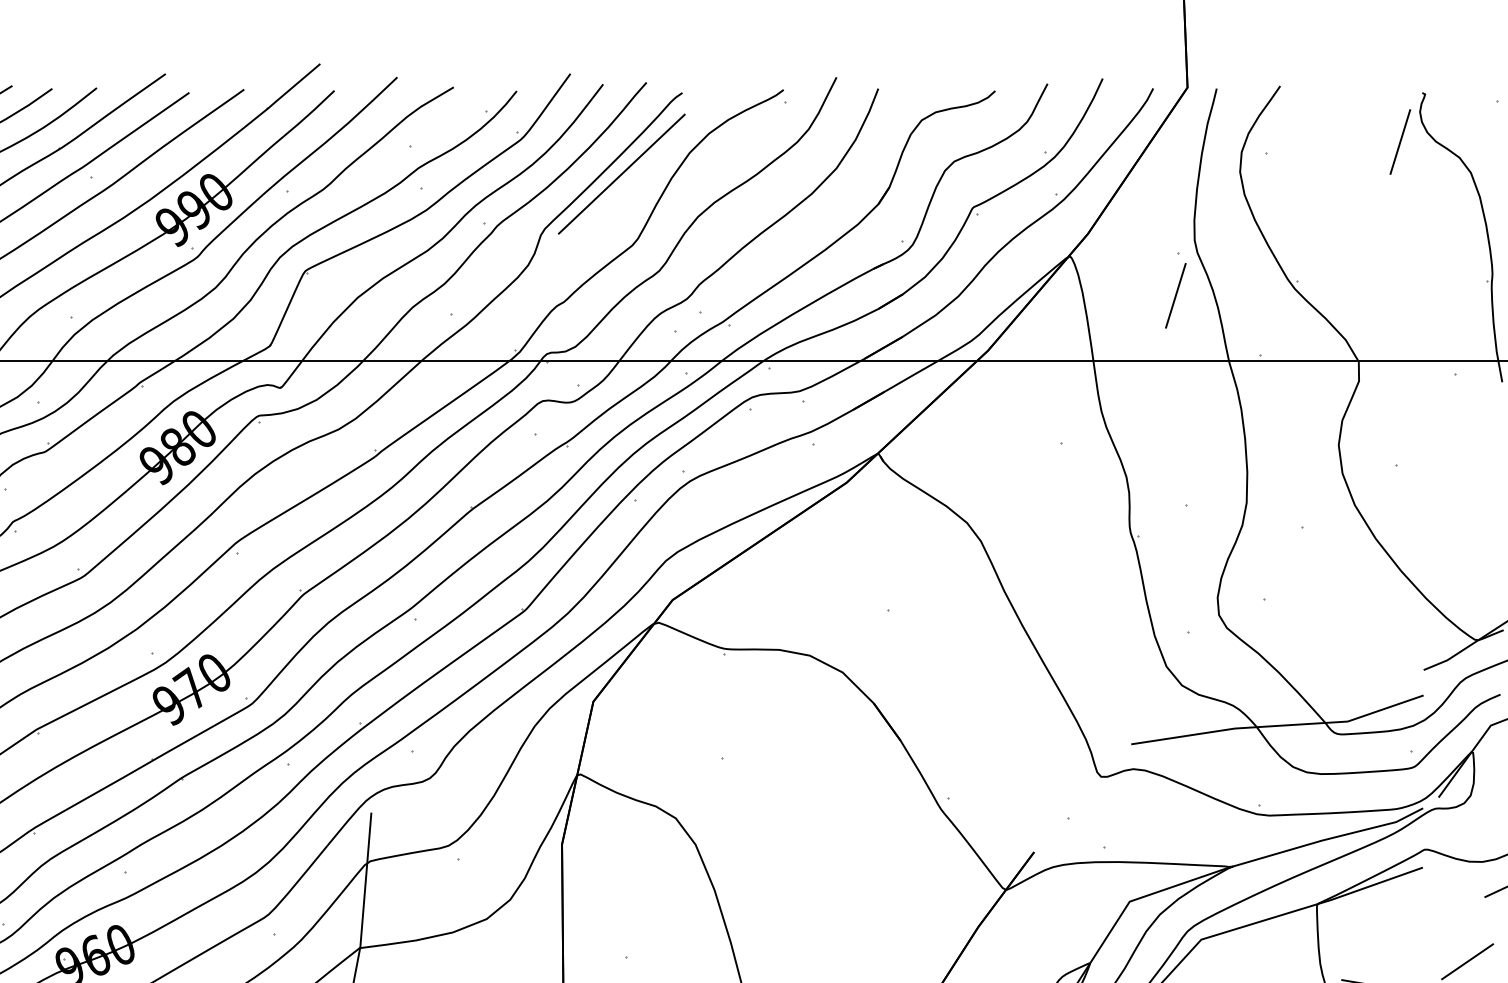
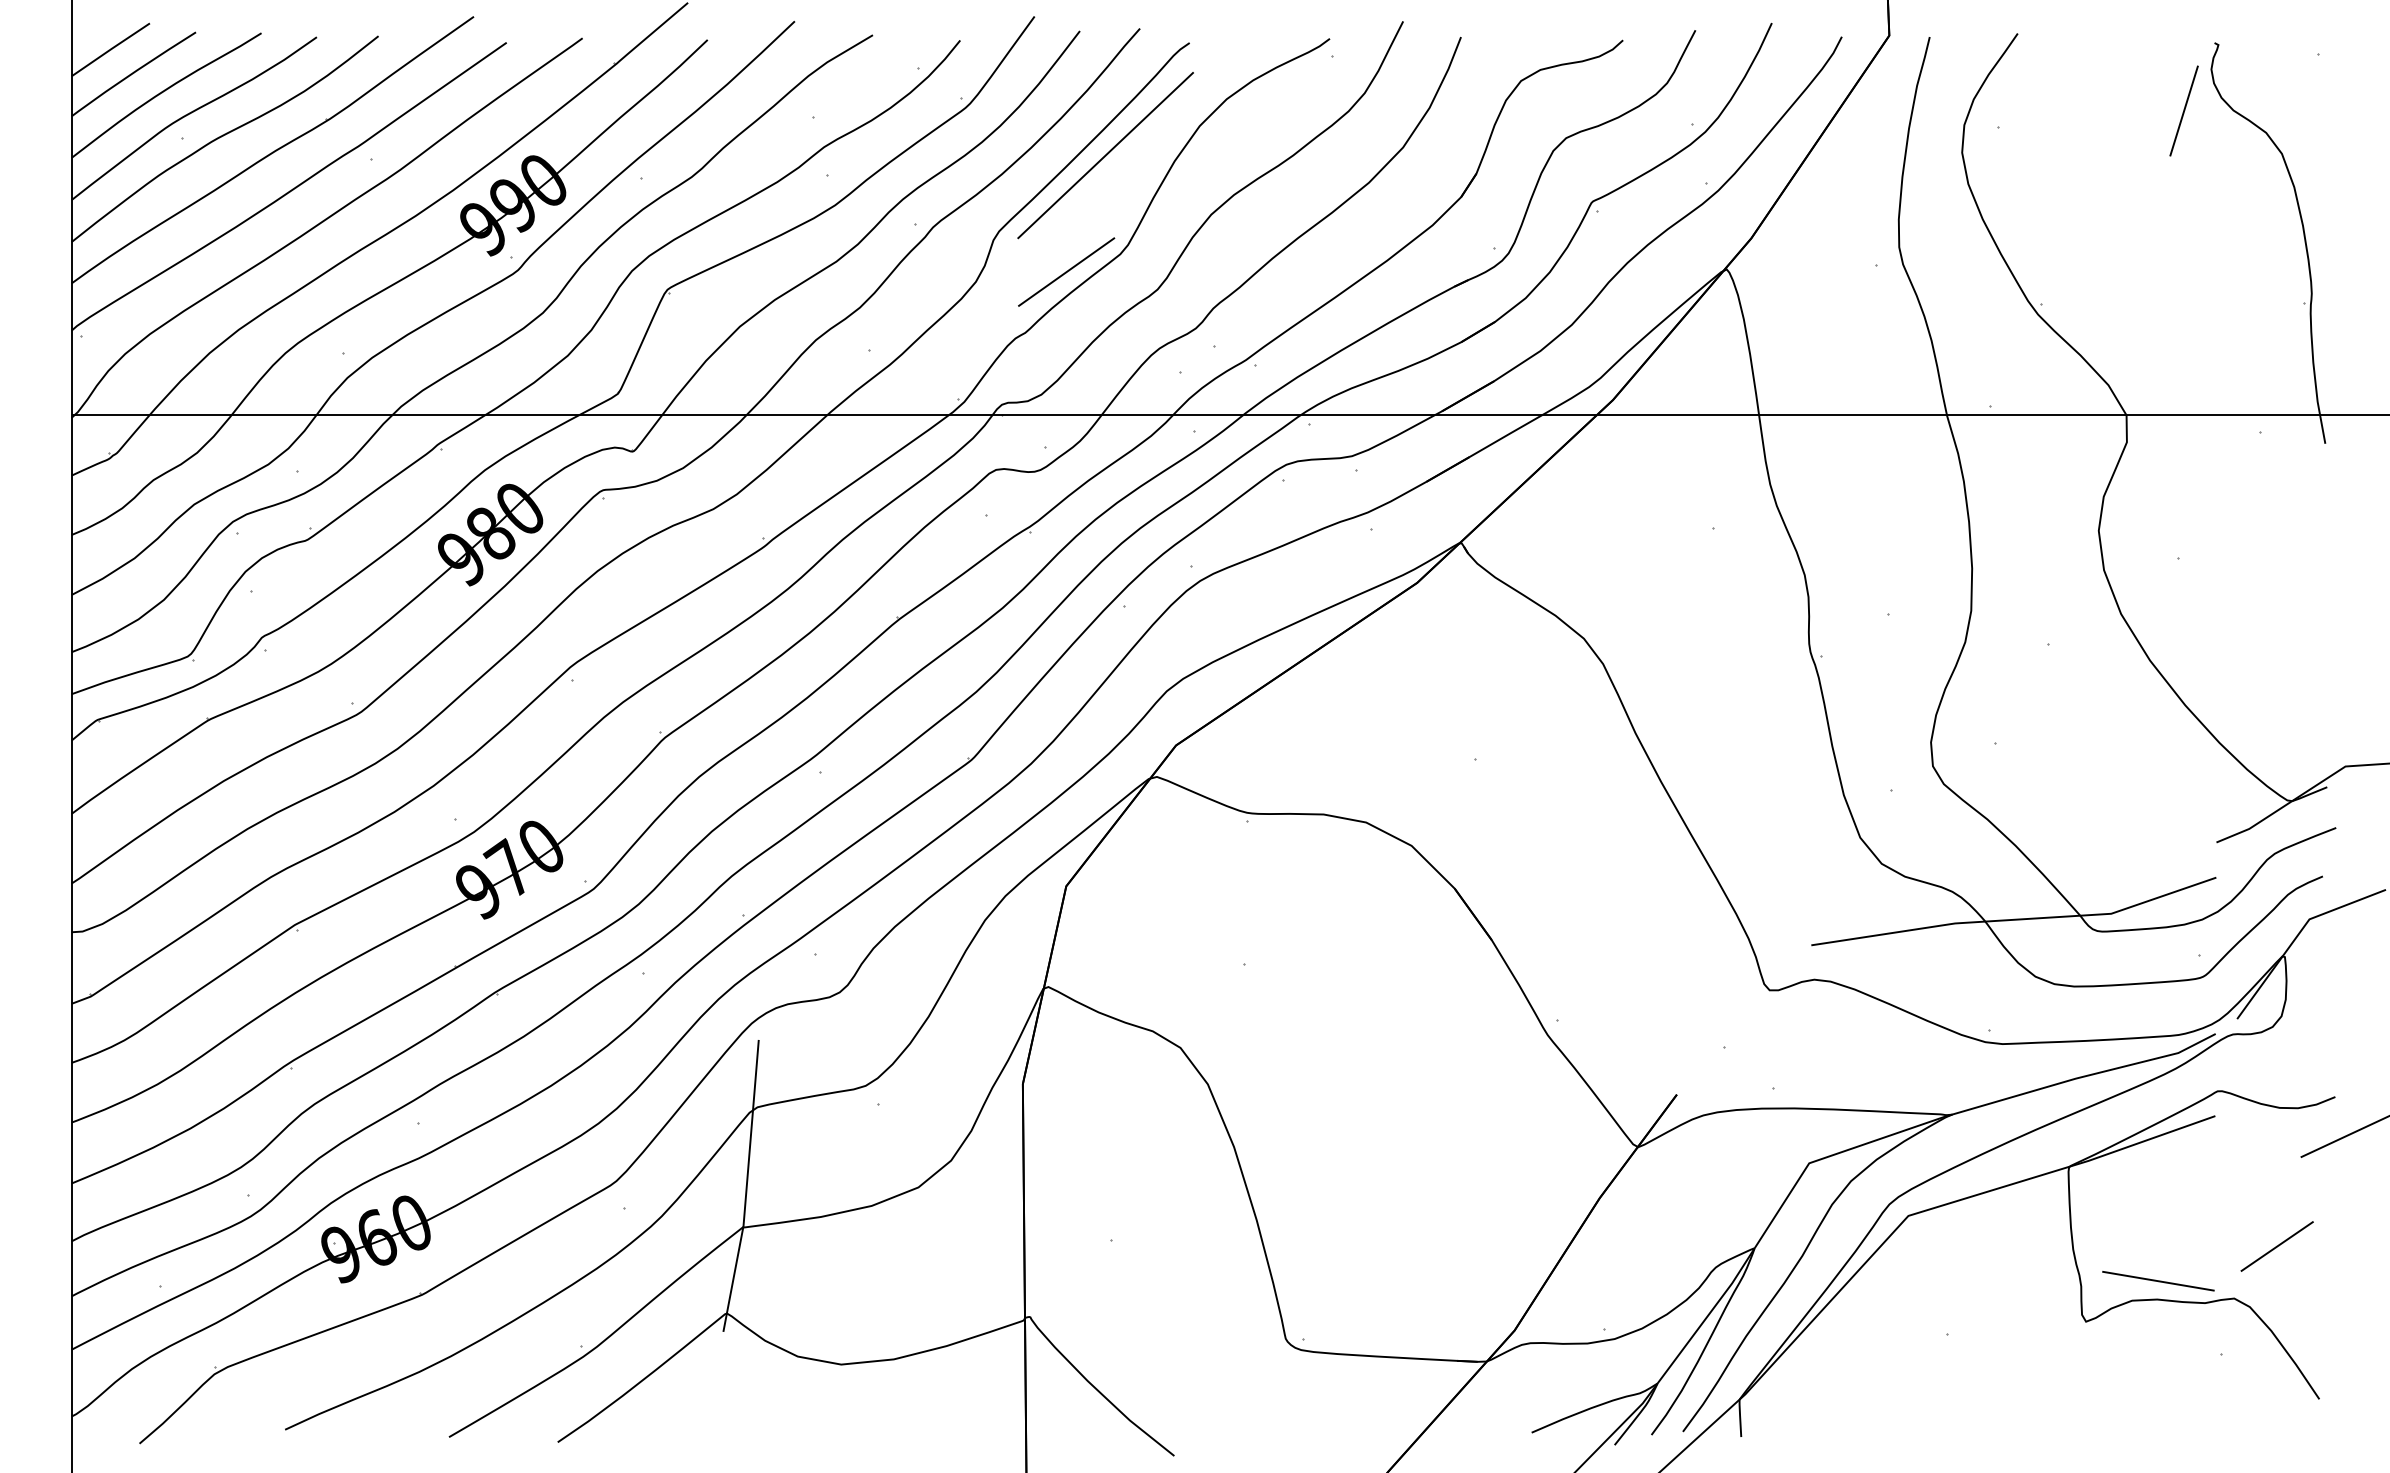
line: (593, 257) -> (1066, 271), added
line: (1175, 295) -> (1872, 323), removed

